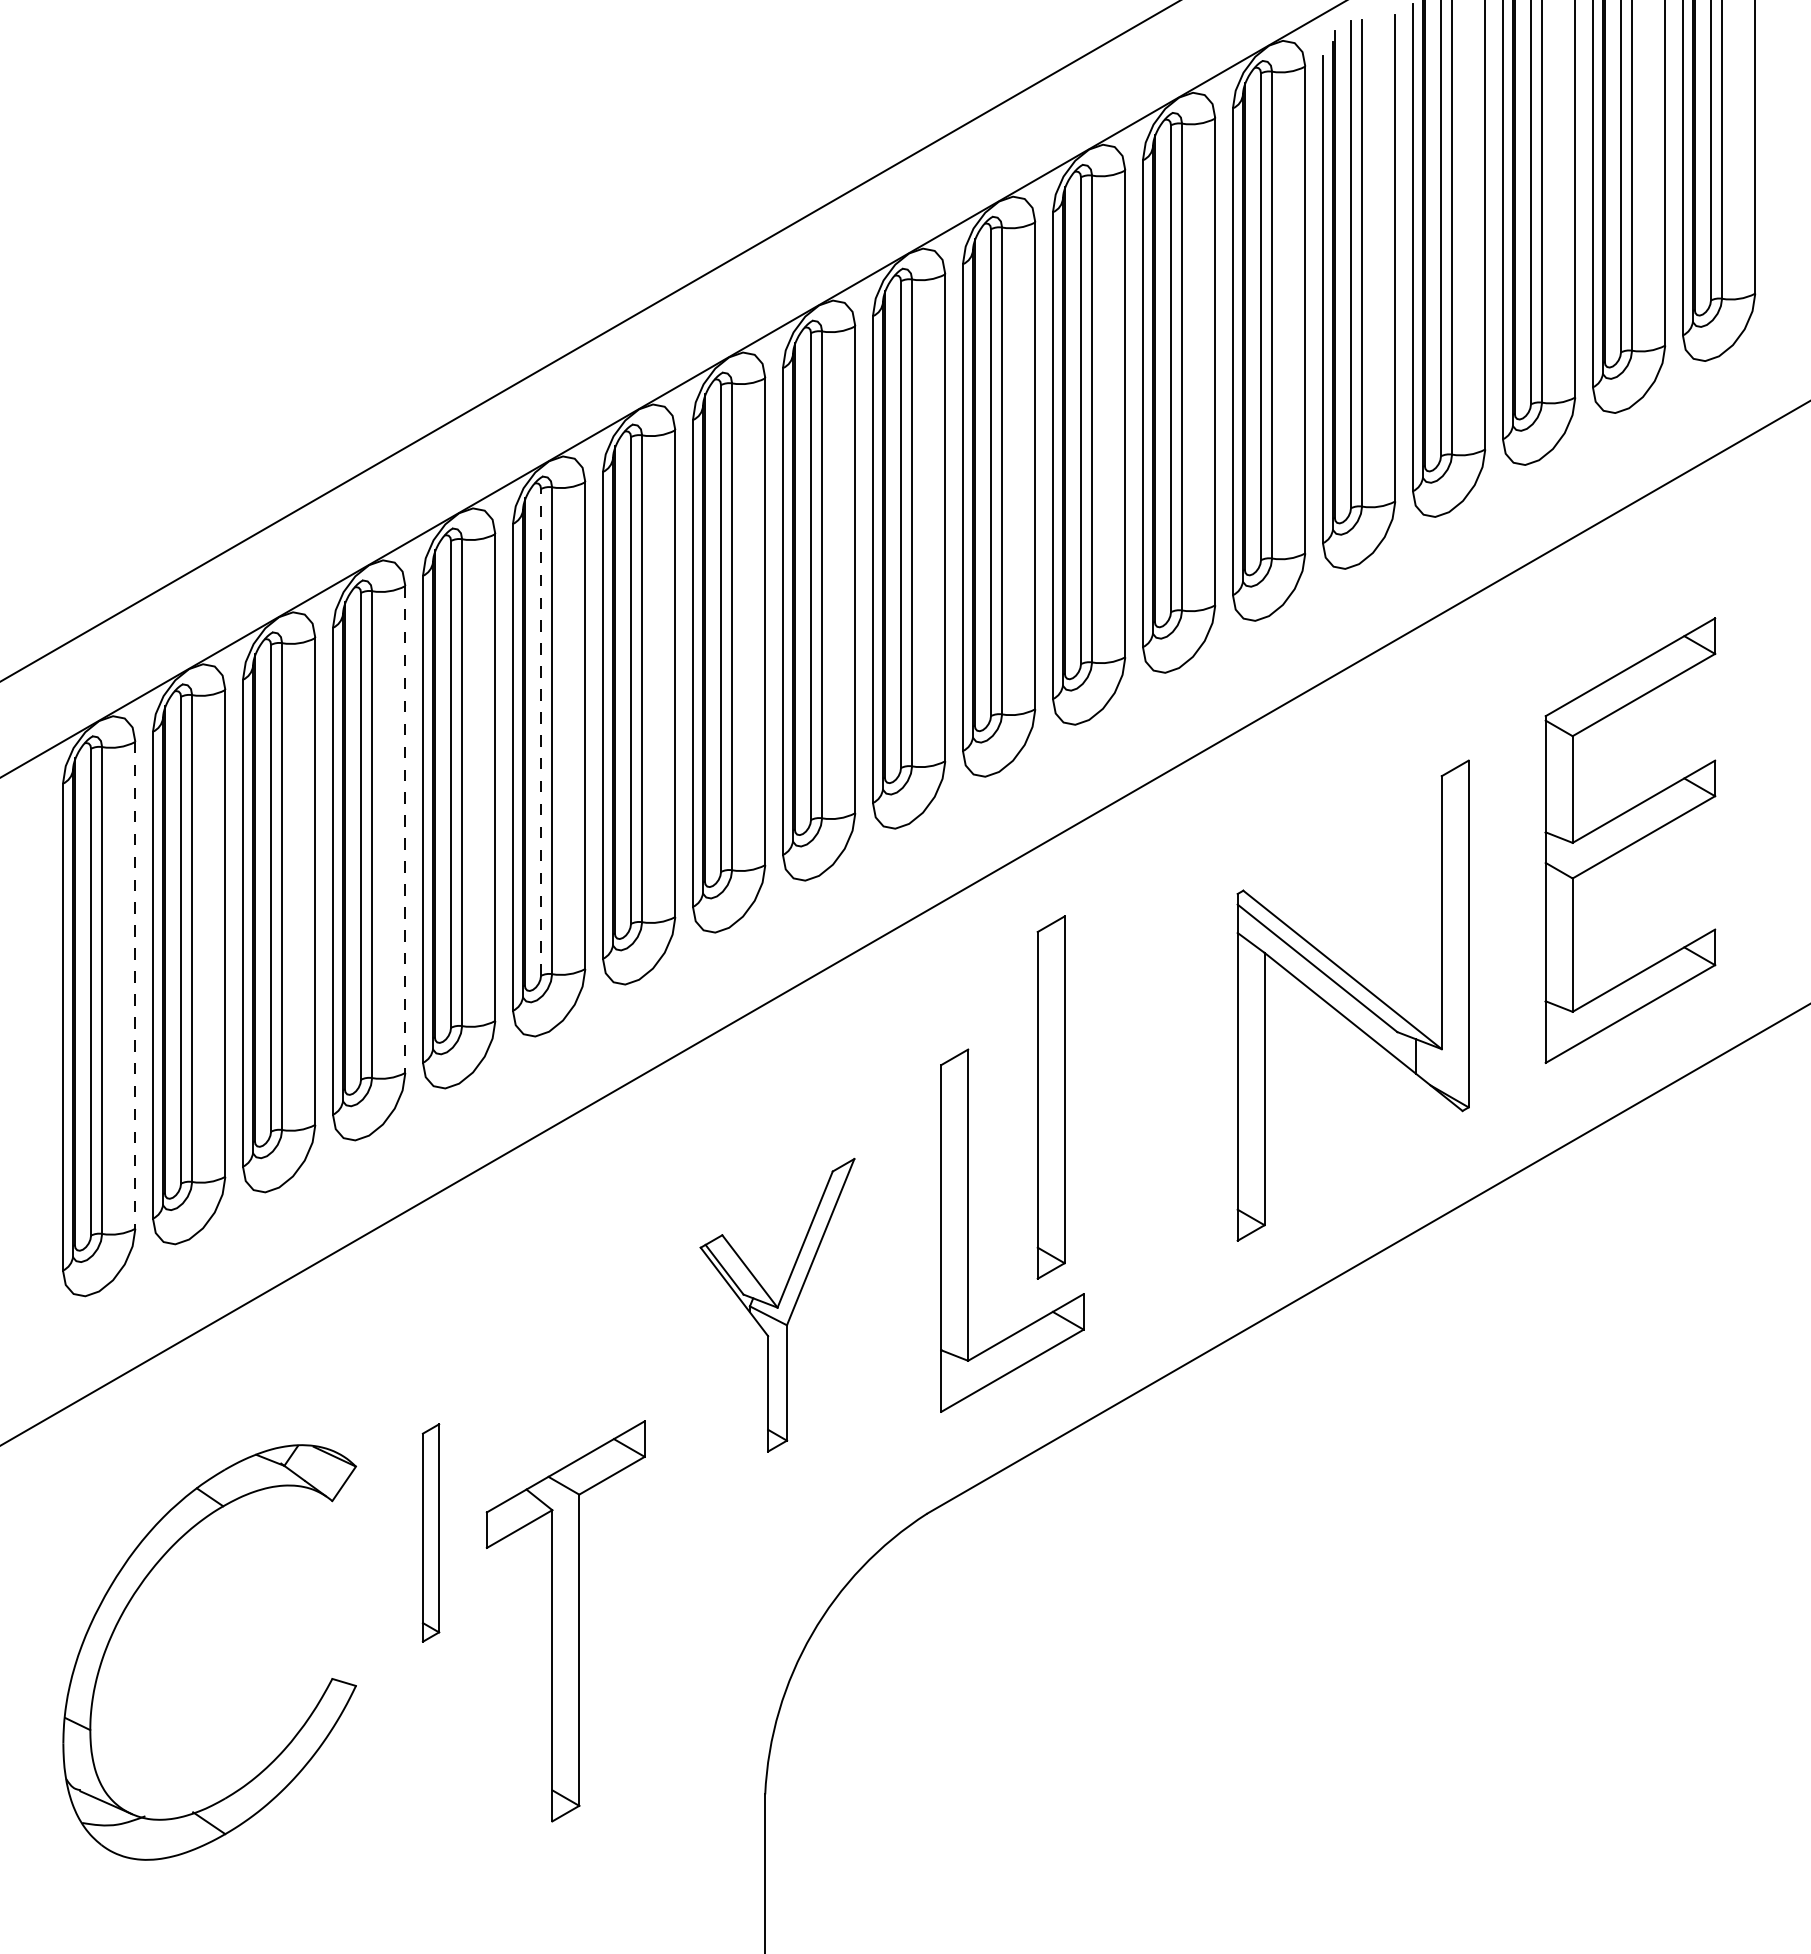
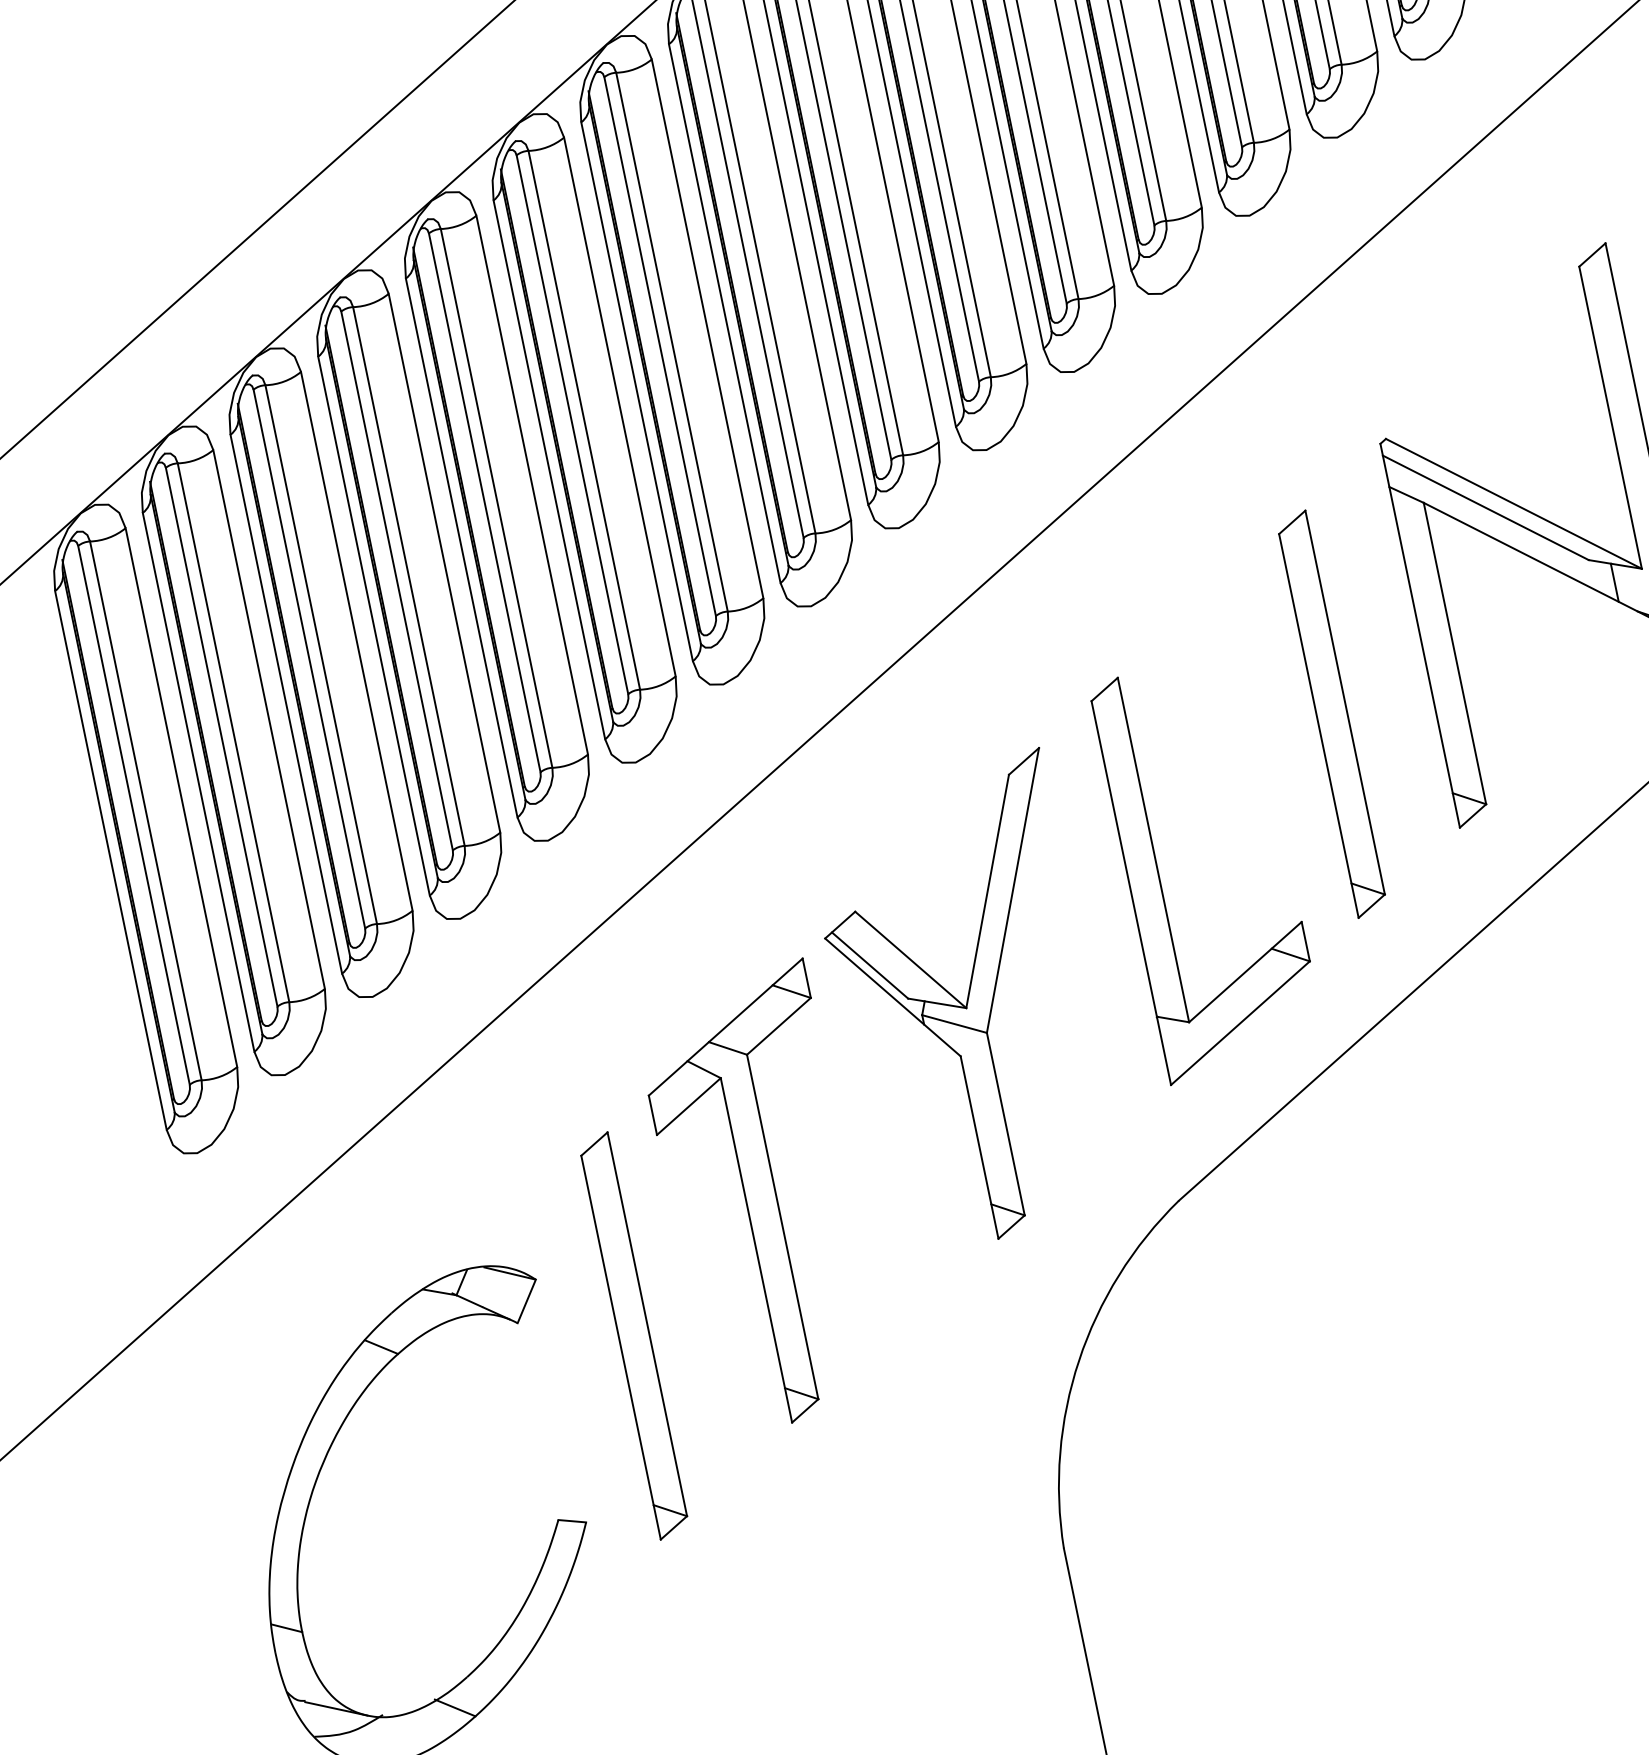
line: (541, 731) -> (572, 423), dashed -> solid
line: (405, 830) -> (444, 564), dashed -> solid
line: (135, 985) -> (181, 797), dashed -> solid
part: (1050, 1097) -> (1331, 714), moved
part: (777, 1305) -> (965, 1004), size x1.43
part: (430, 1532) -> (633, 1335), size x1.67
part: (565, 1621) -> (760, 1198), moved

